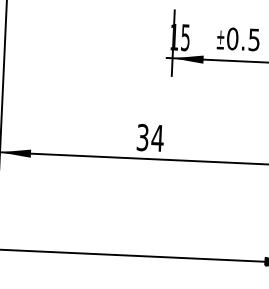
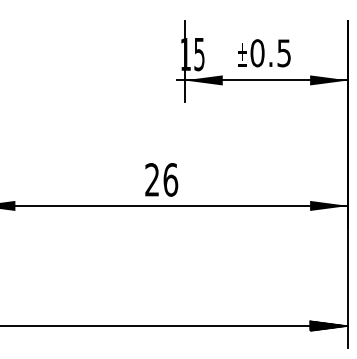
text: (150, 137) -> (161, 179), 34 -> 26

